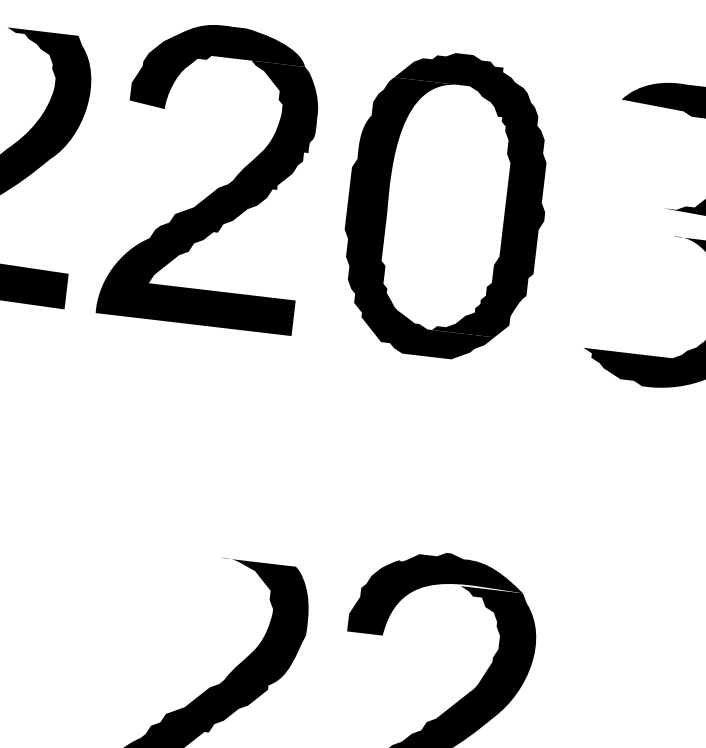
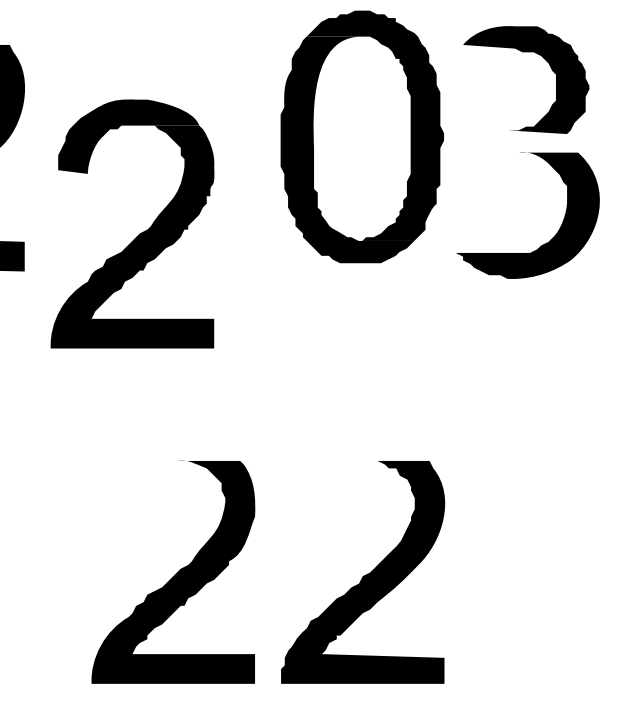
part: (218, 187) -> (139, 233), moved
part: (445, 204) -> (361, 136), moved
fill: (436, 596) -> (358, 471), removed

